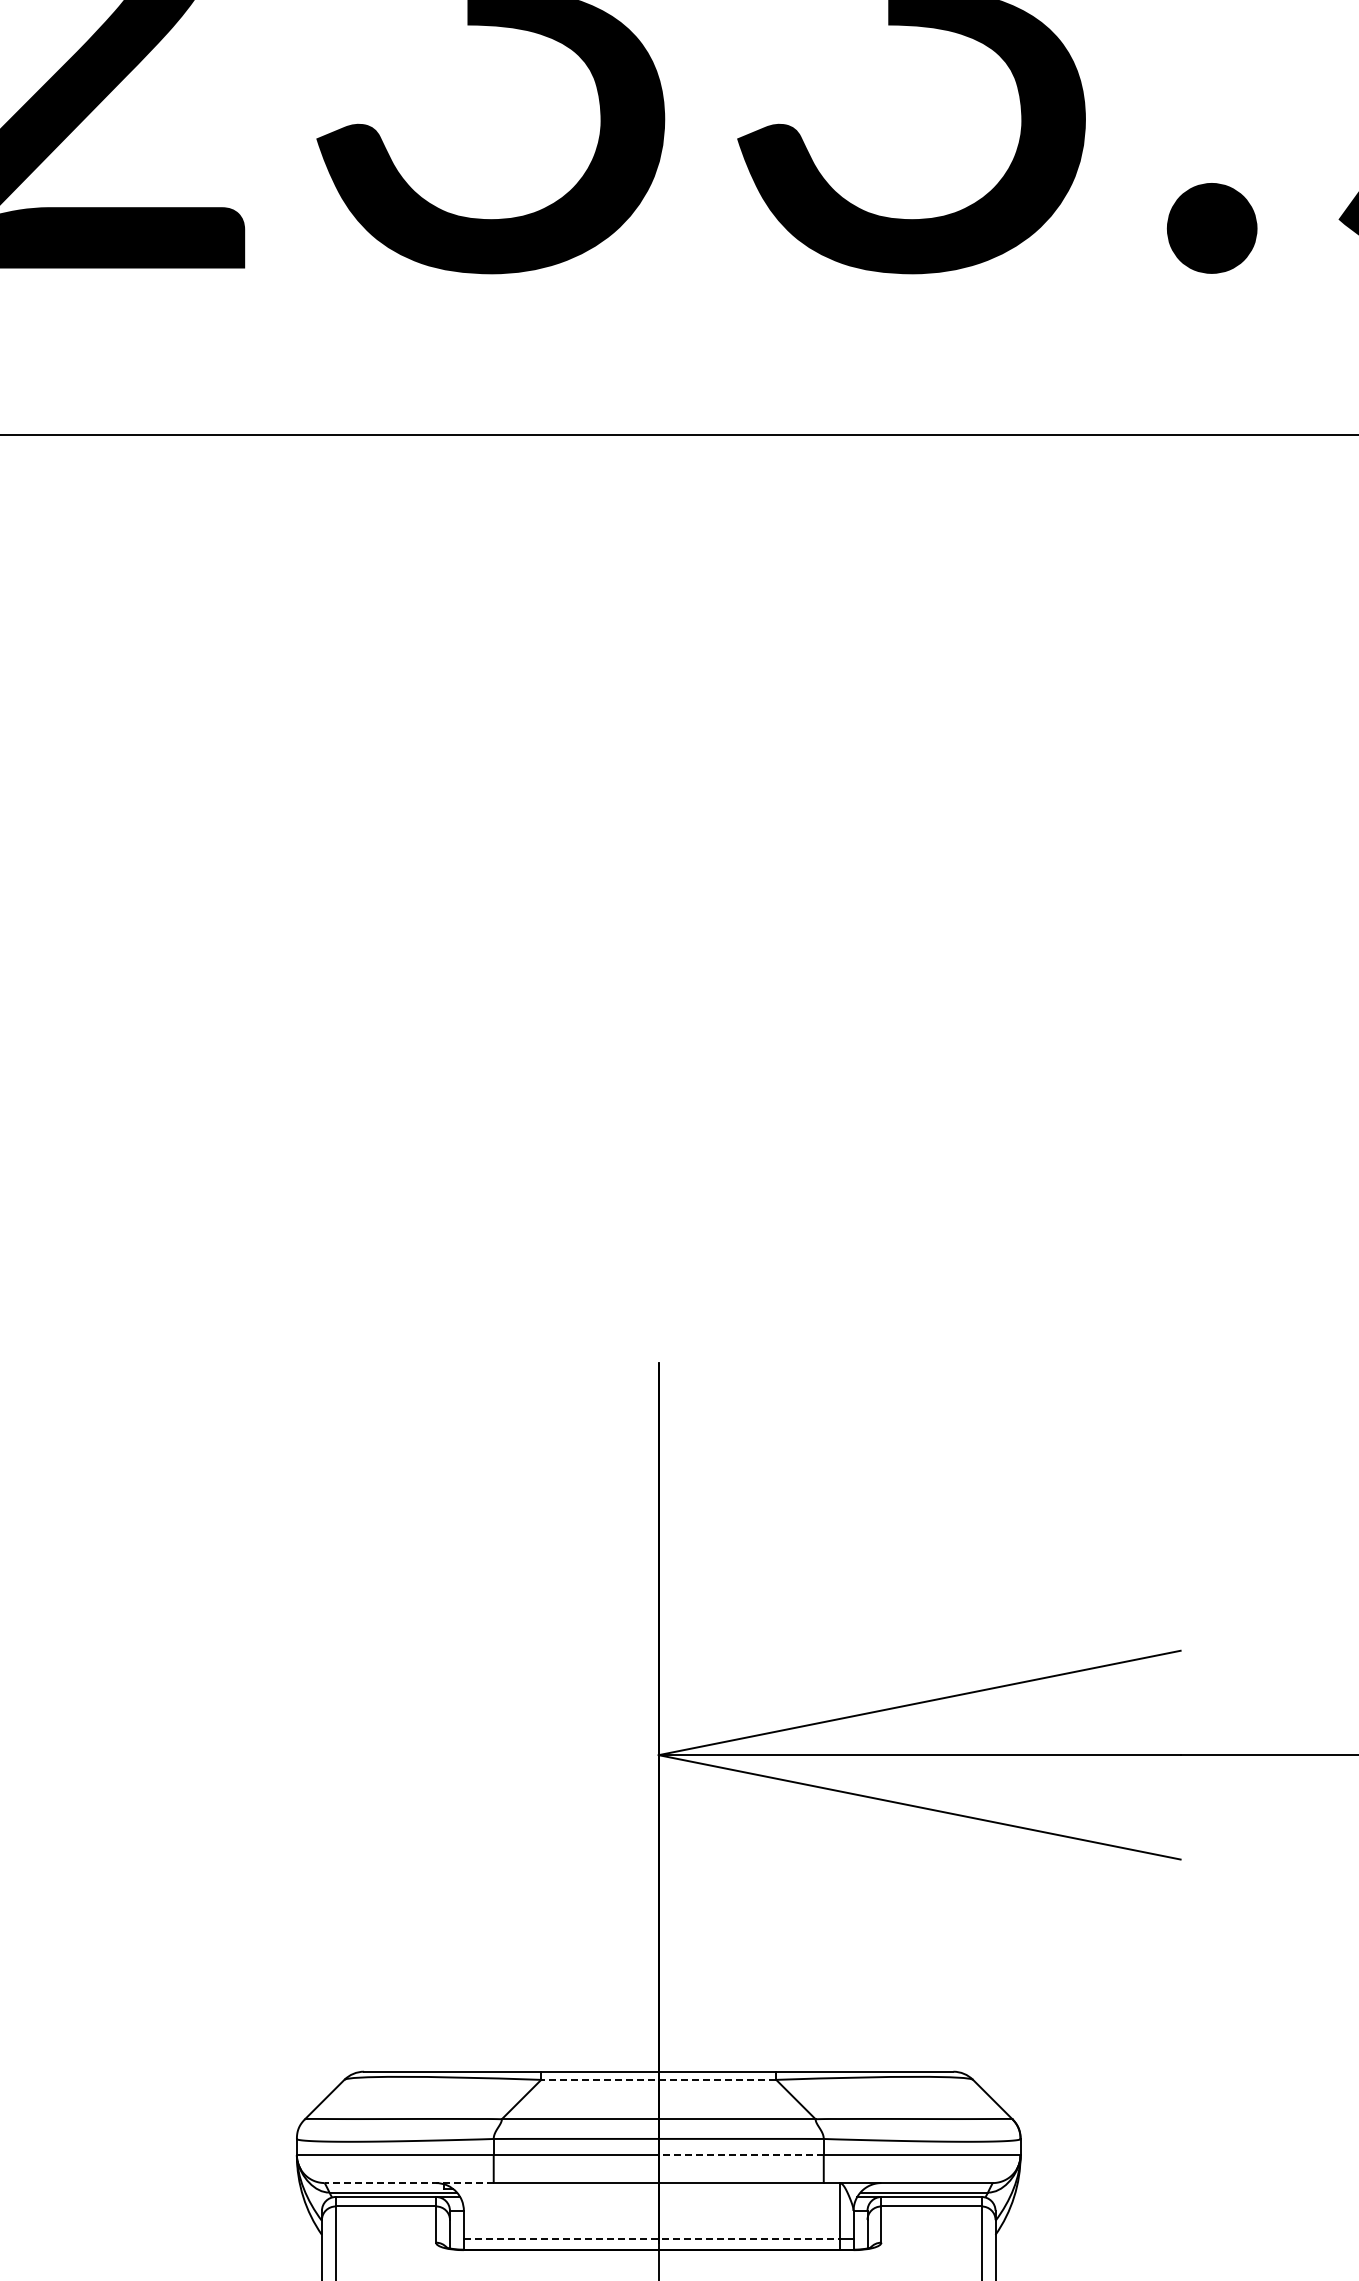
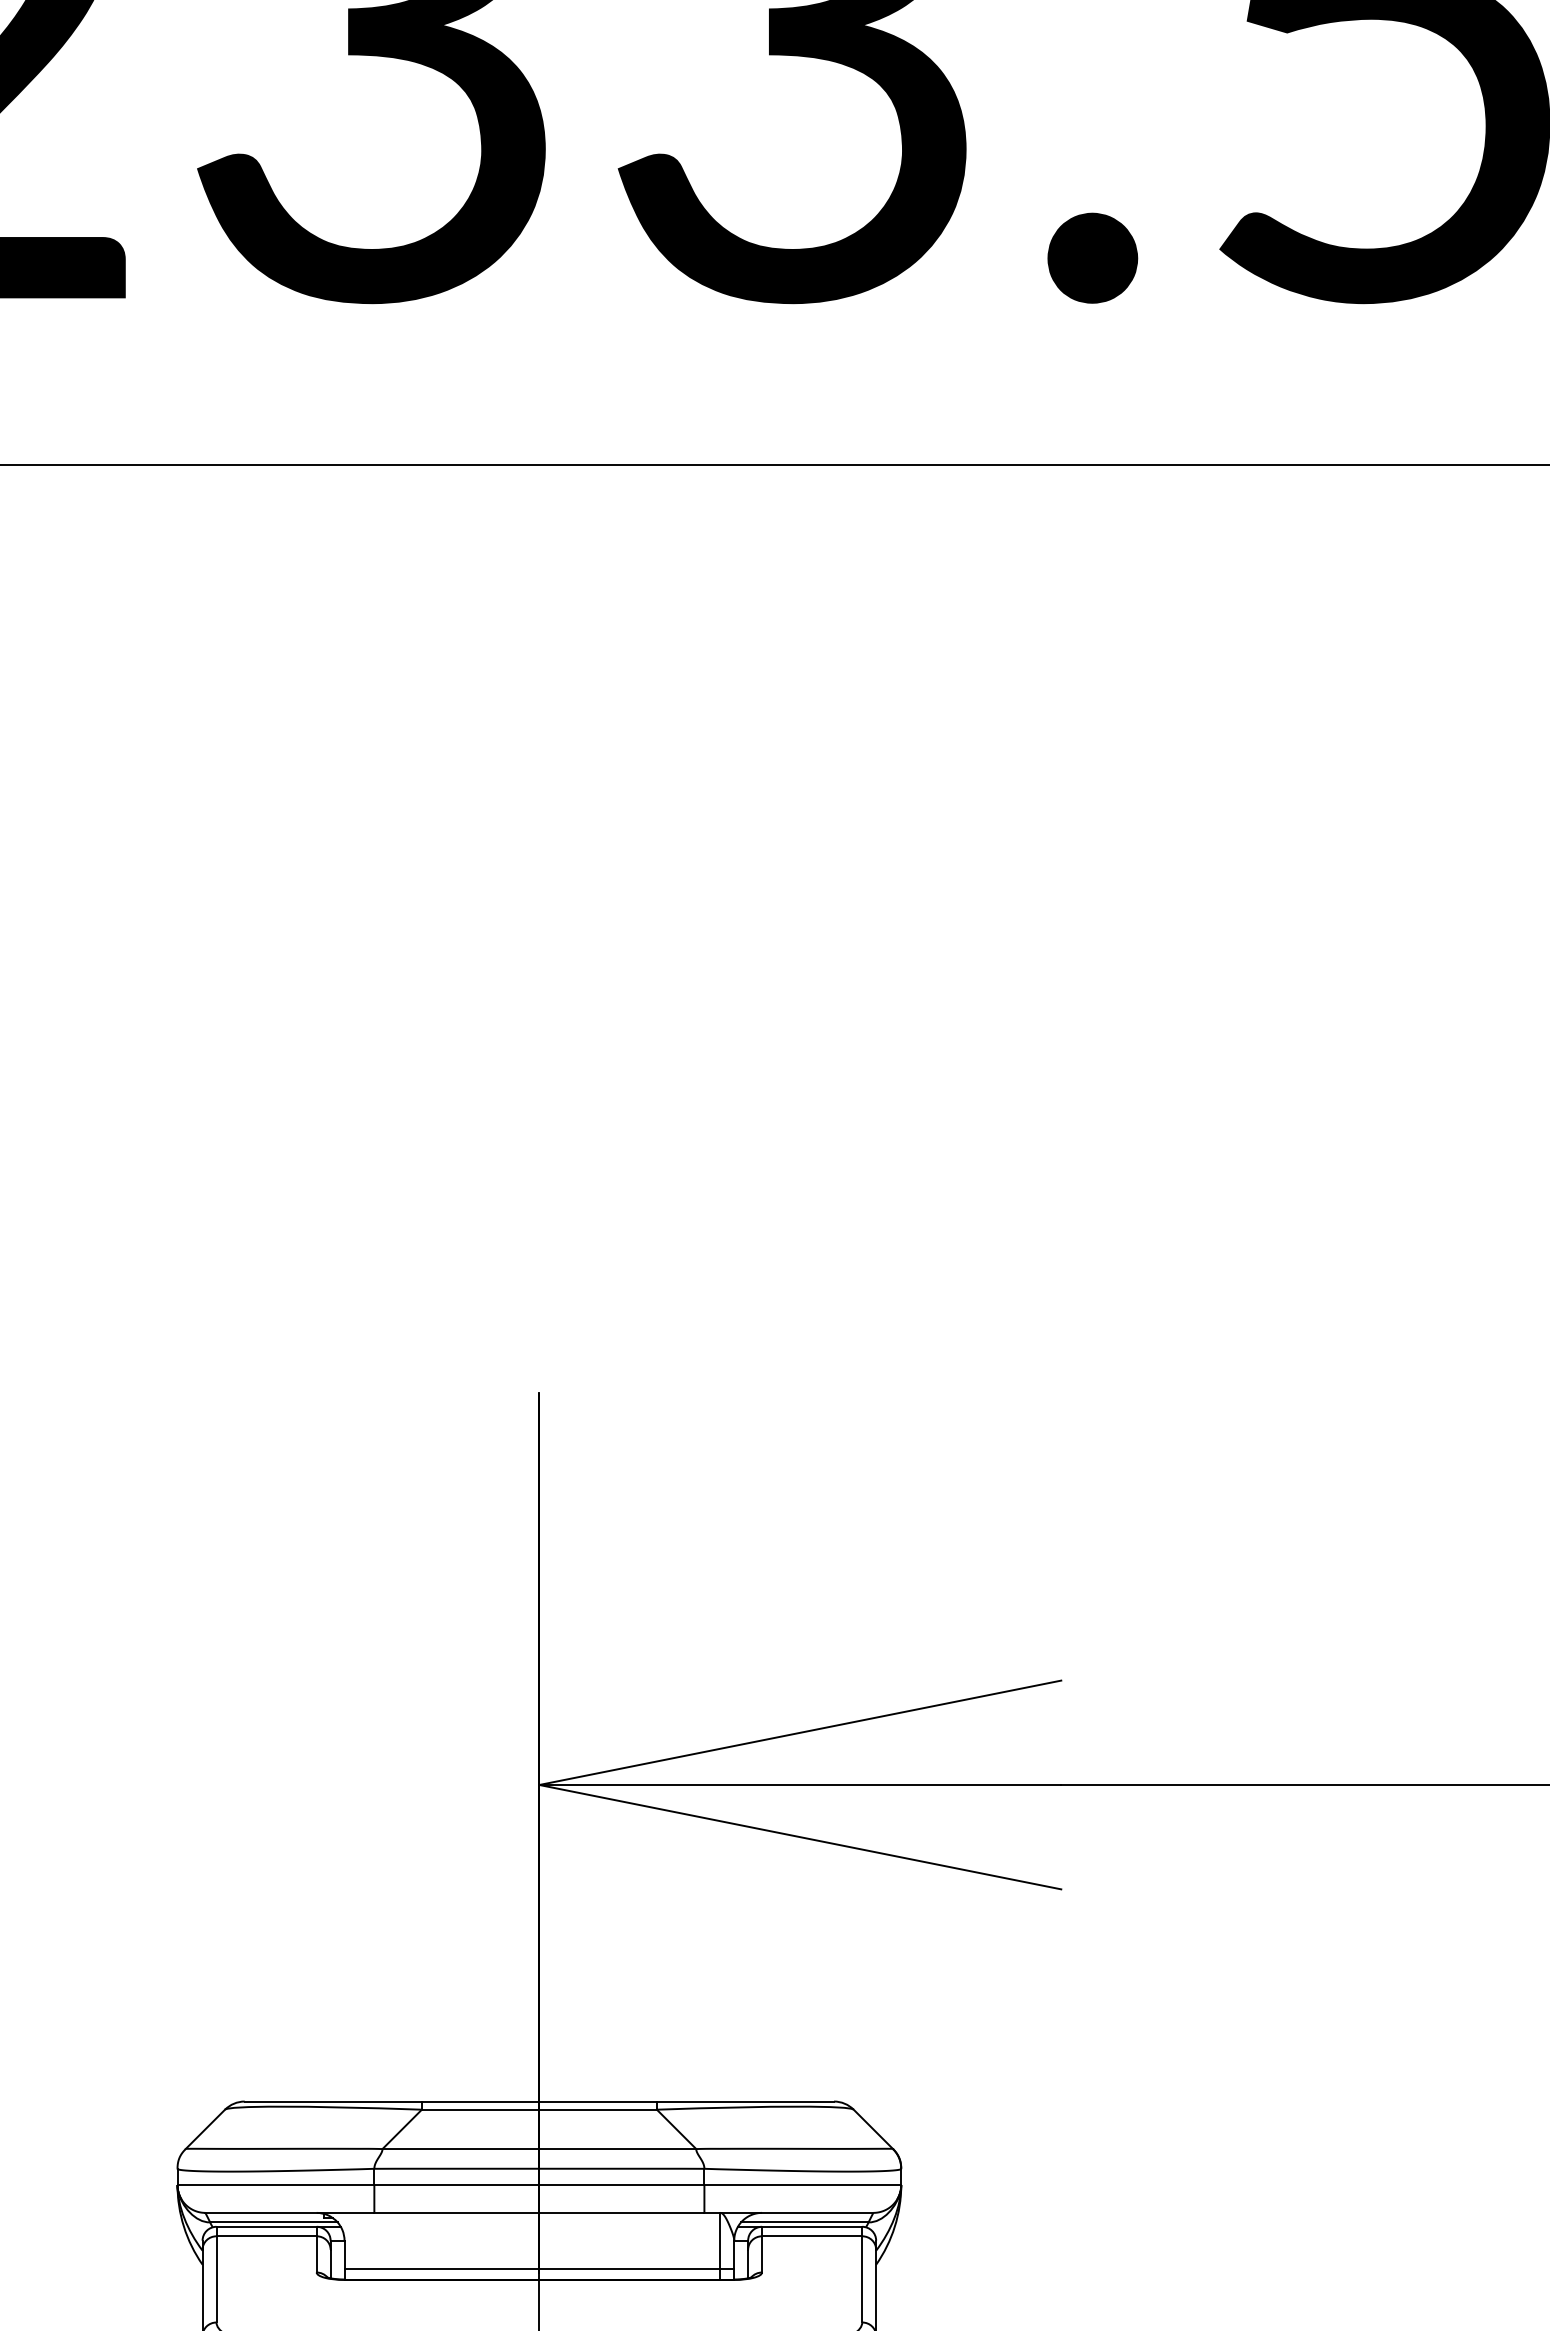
line: (658, 2079) -> (539, 2109), dashed -> solid
line: (740, 2155) -> (621, 2185), dashed -> solid
line: (408, 2182) -> (289, 2212), dashed -> solid
line: (651, 2238) -> (532, 2268), dashed -> solid

